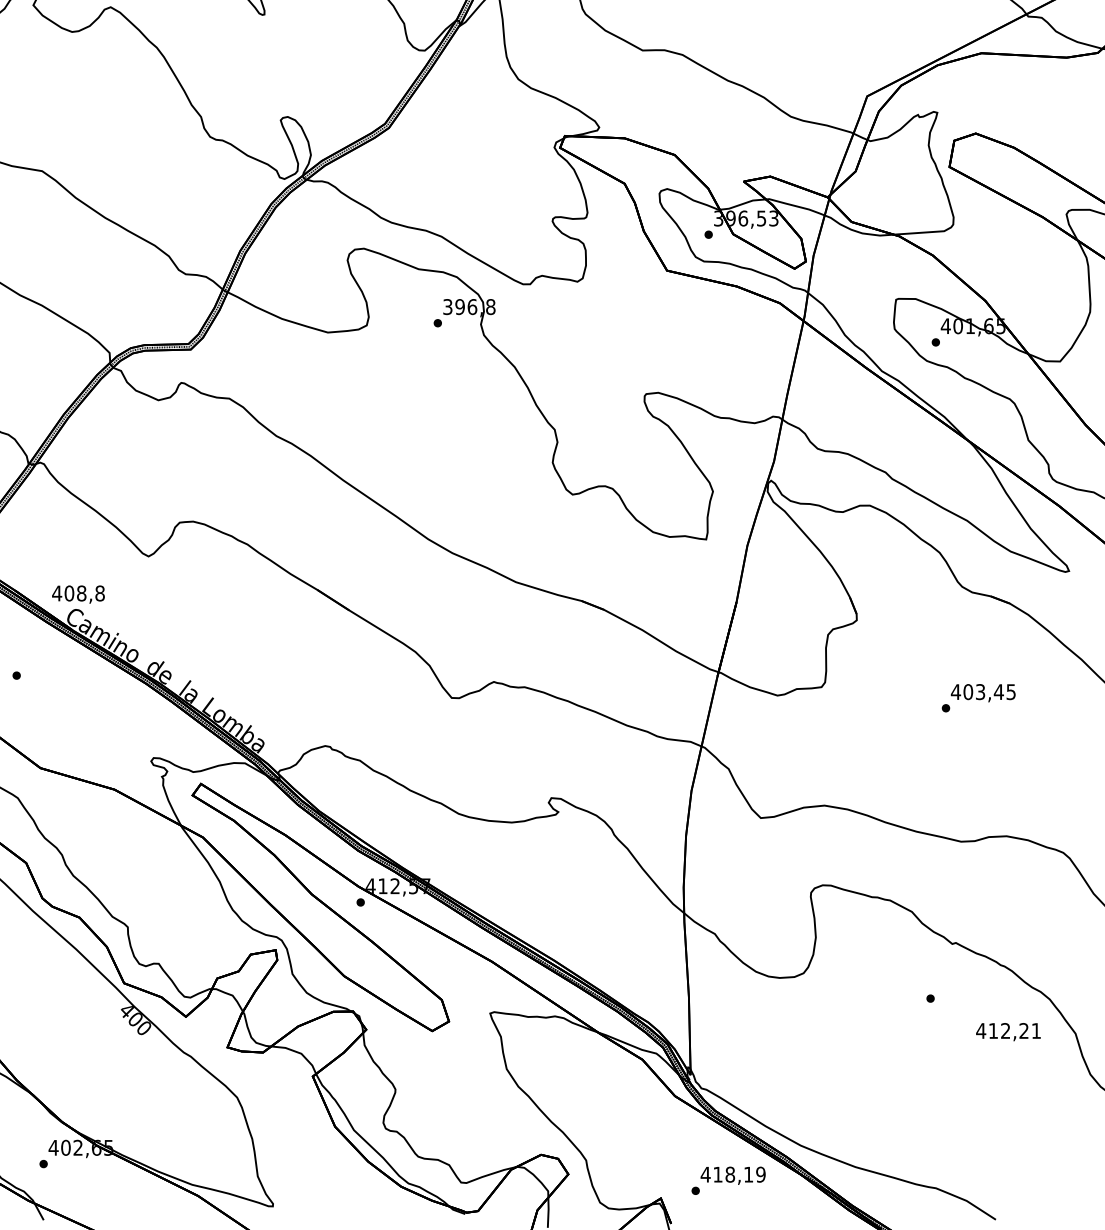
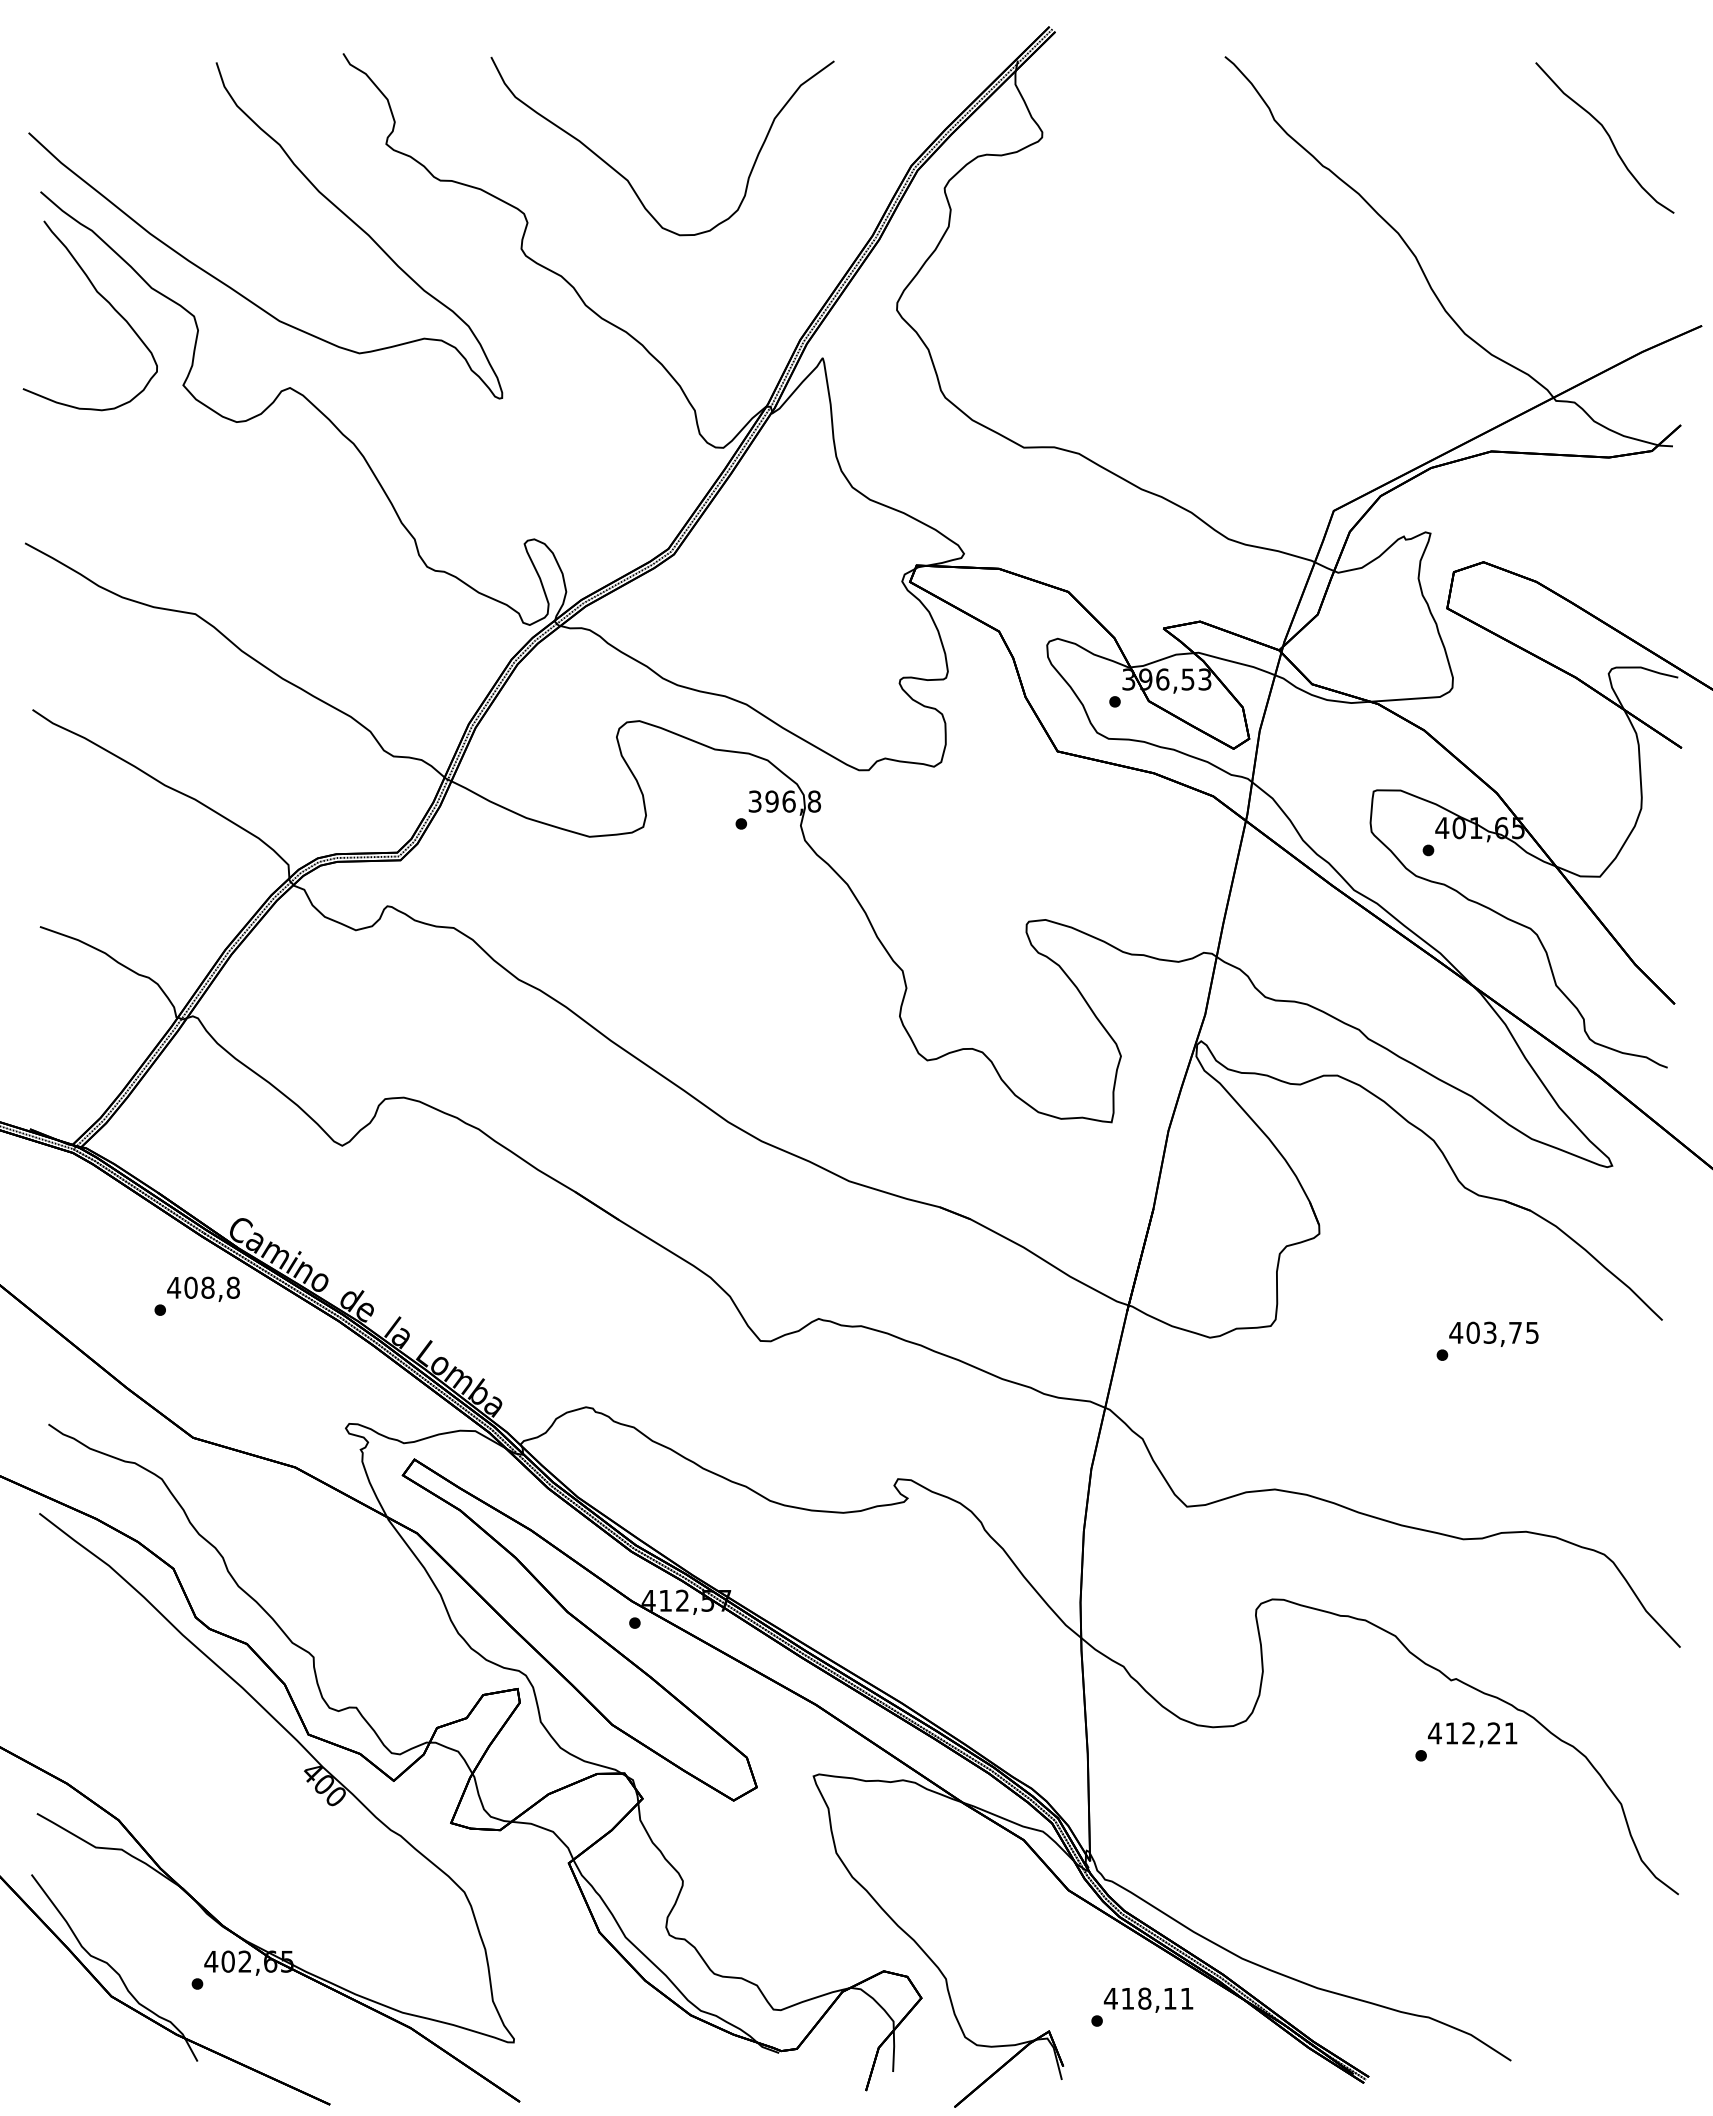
text: (78, 593) -> (203, 1288), moved
text: (998, 691) -> (1515, 1332), 403,45 -> 403,75
text: (1008, 1031) -> (1472, 1734), moved
text: (760, 1174) -> (1186, 1998), 418,19 -> 418,11

